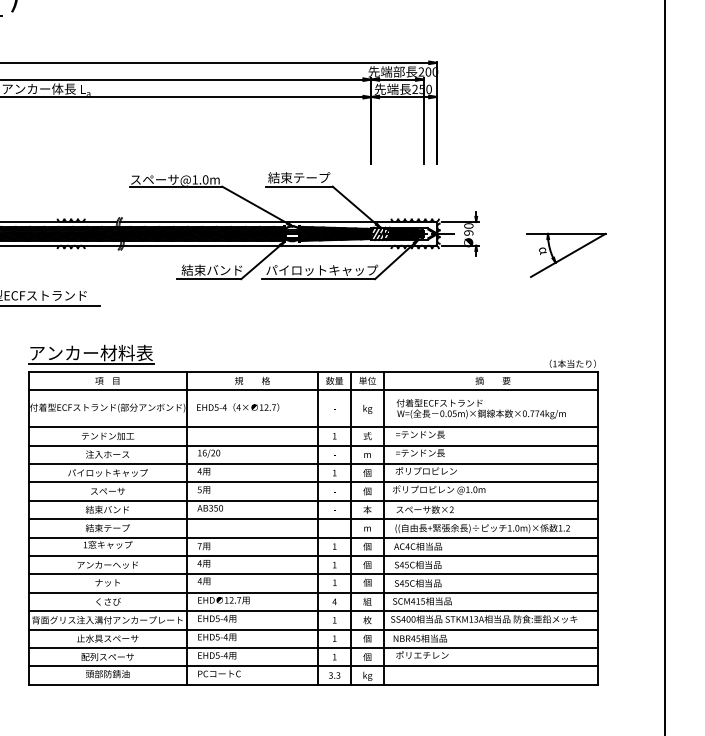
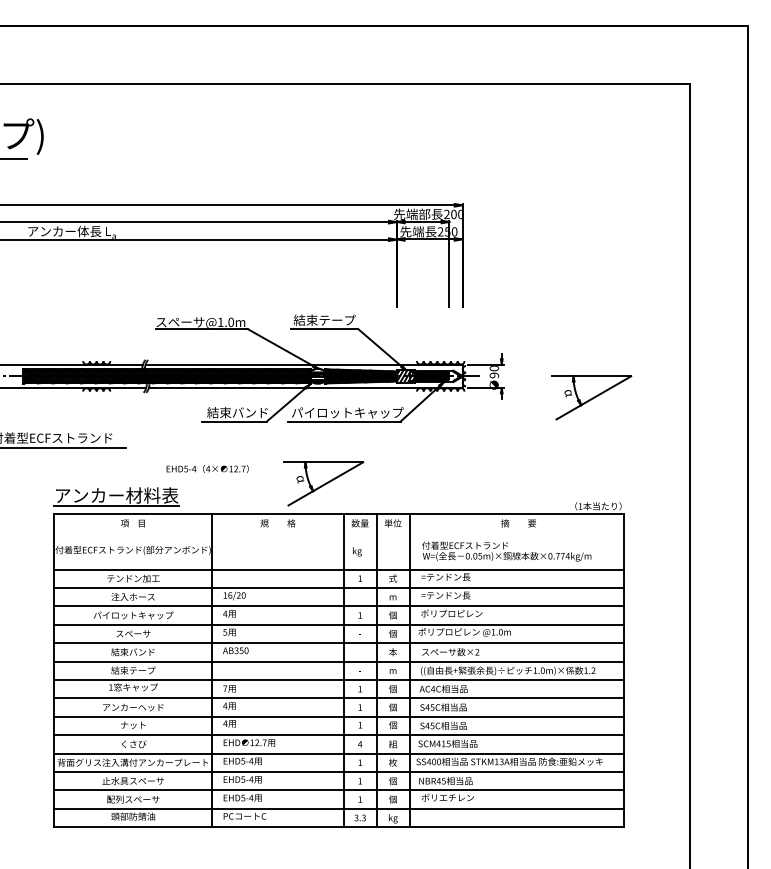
part: (297, 341) -> (323, 483), added
line: (312, 390) -> (338, 532), removed
text: (237, 407) -> (207, 468), moved
text: (367, 409) -> (357, 551), moved

